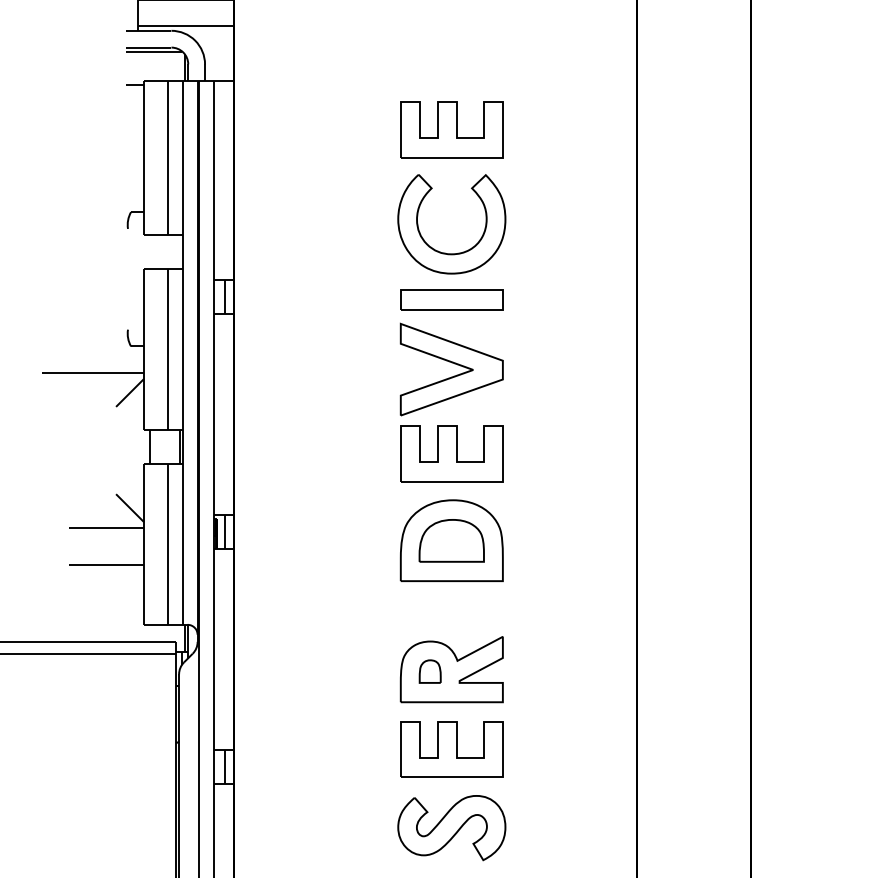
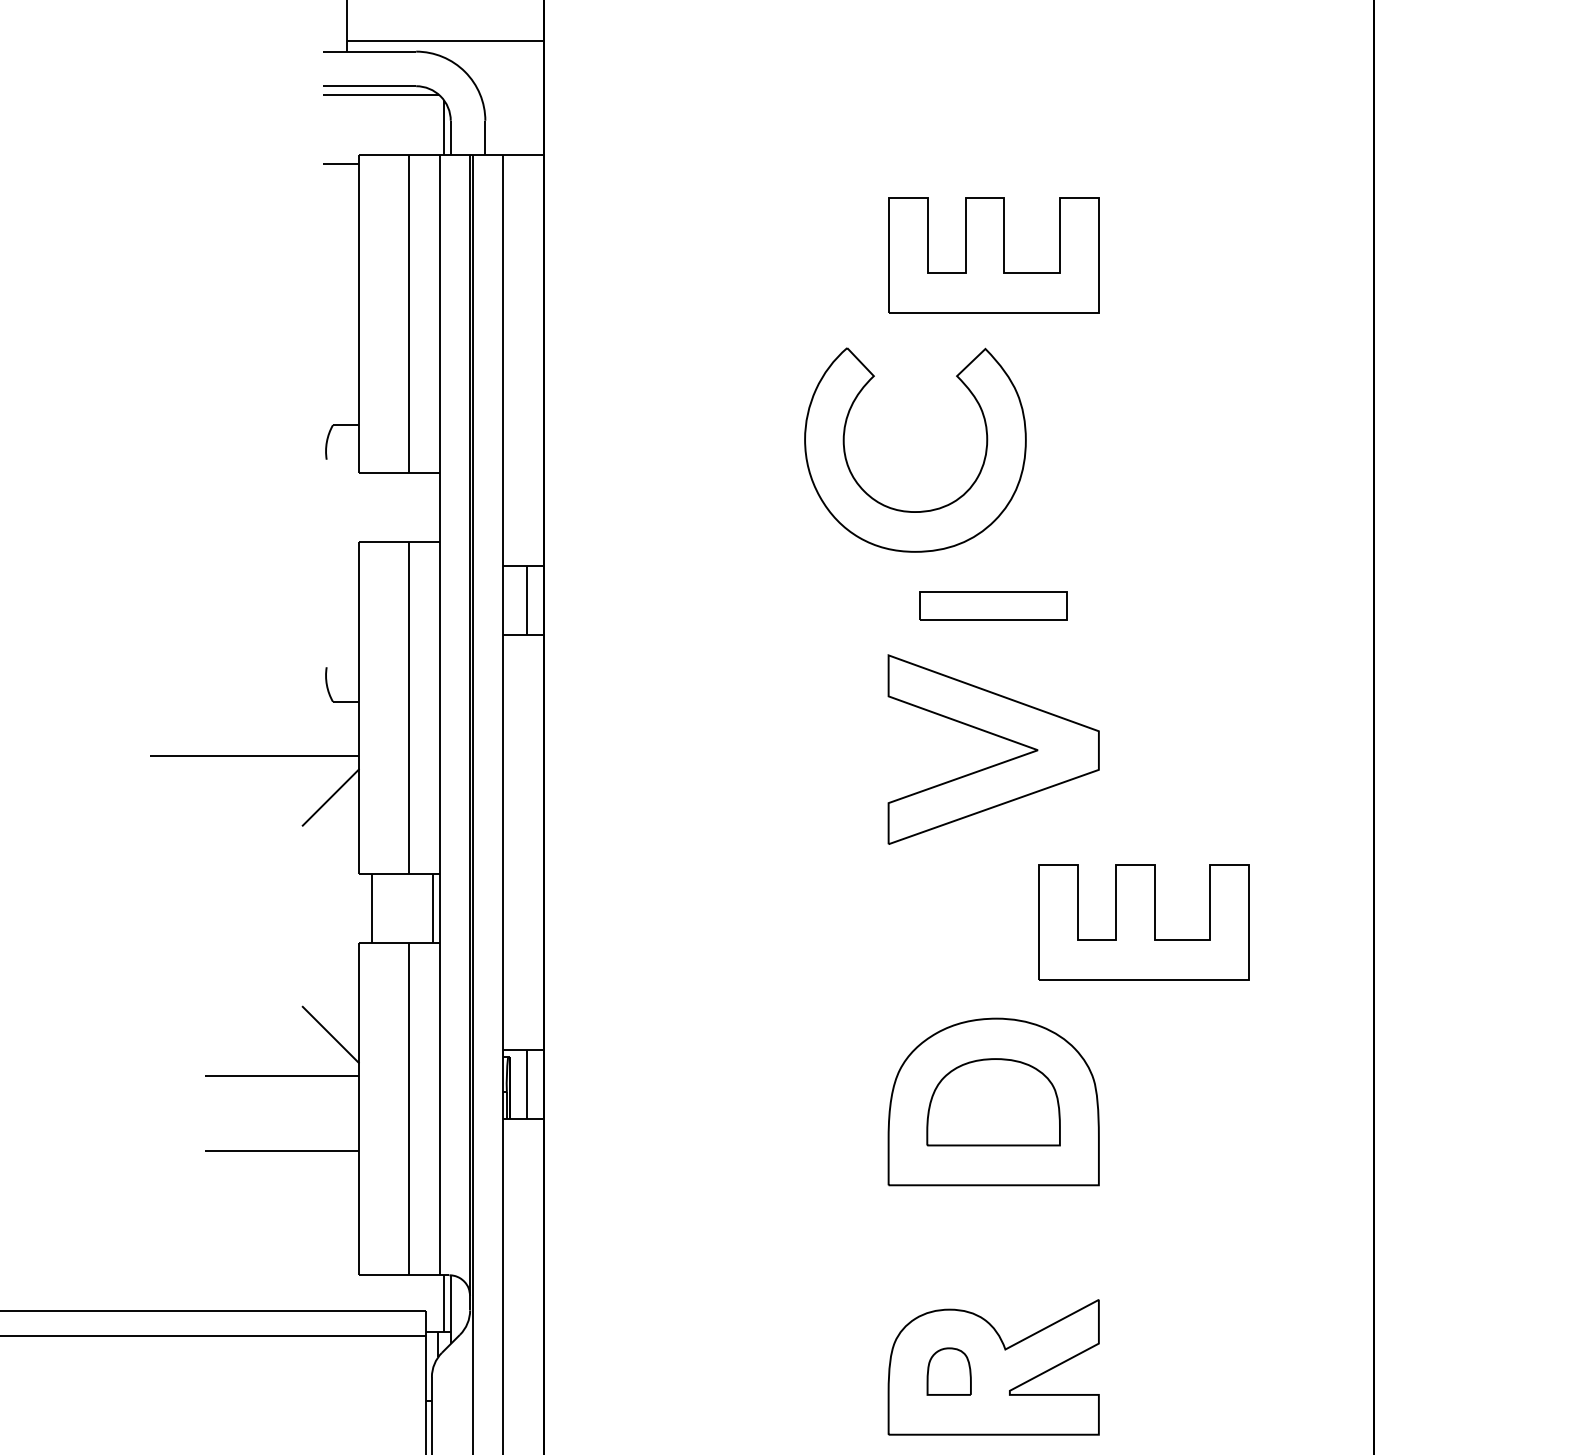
part: (445, 252) -> (902, 508), moved
part: (451, 299) -> (993, 605), size x0.7
part: (451, 453) -> (1143, 922), moved

